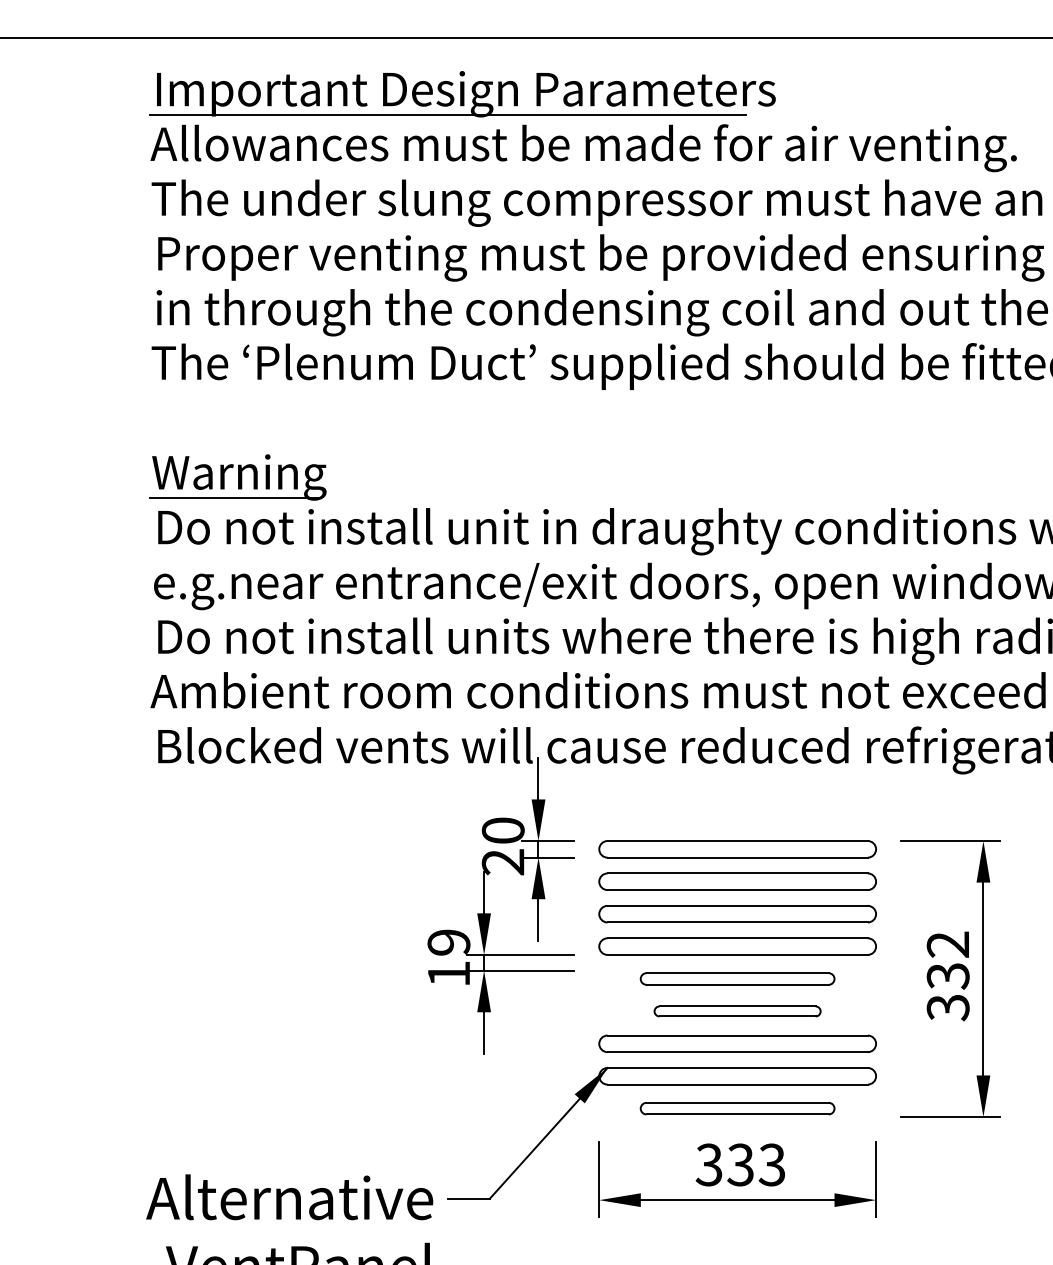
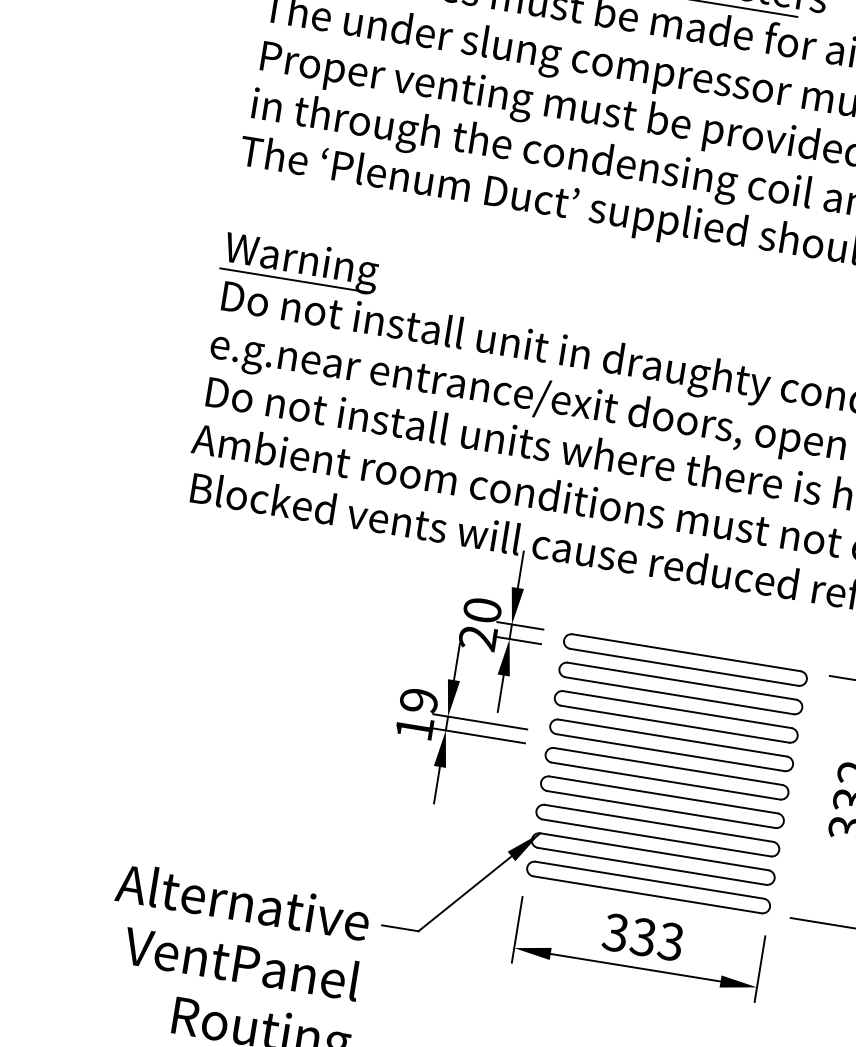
part: (737, 978) -> (666, 773), size x1.43
part: (737, 1011) -> (662, 802), size x1.67
part: (737, 1108) -> (648, 887), size x1.43

